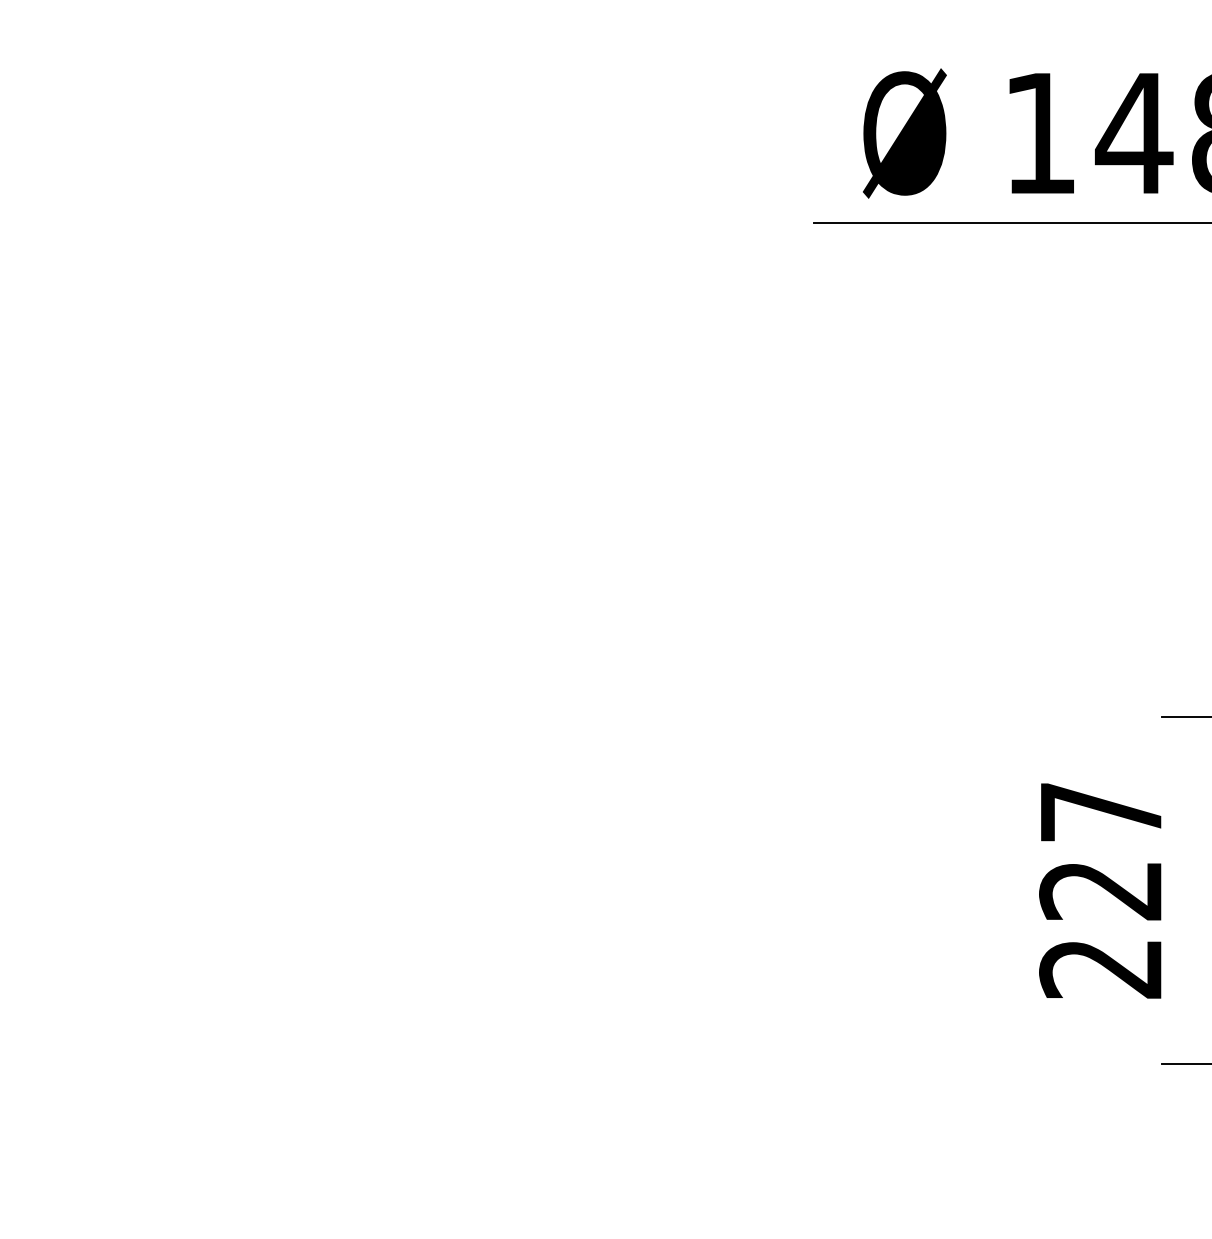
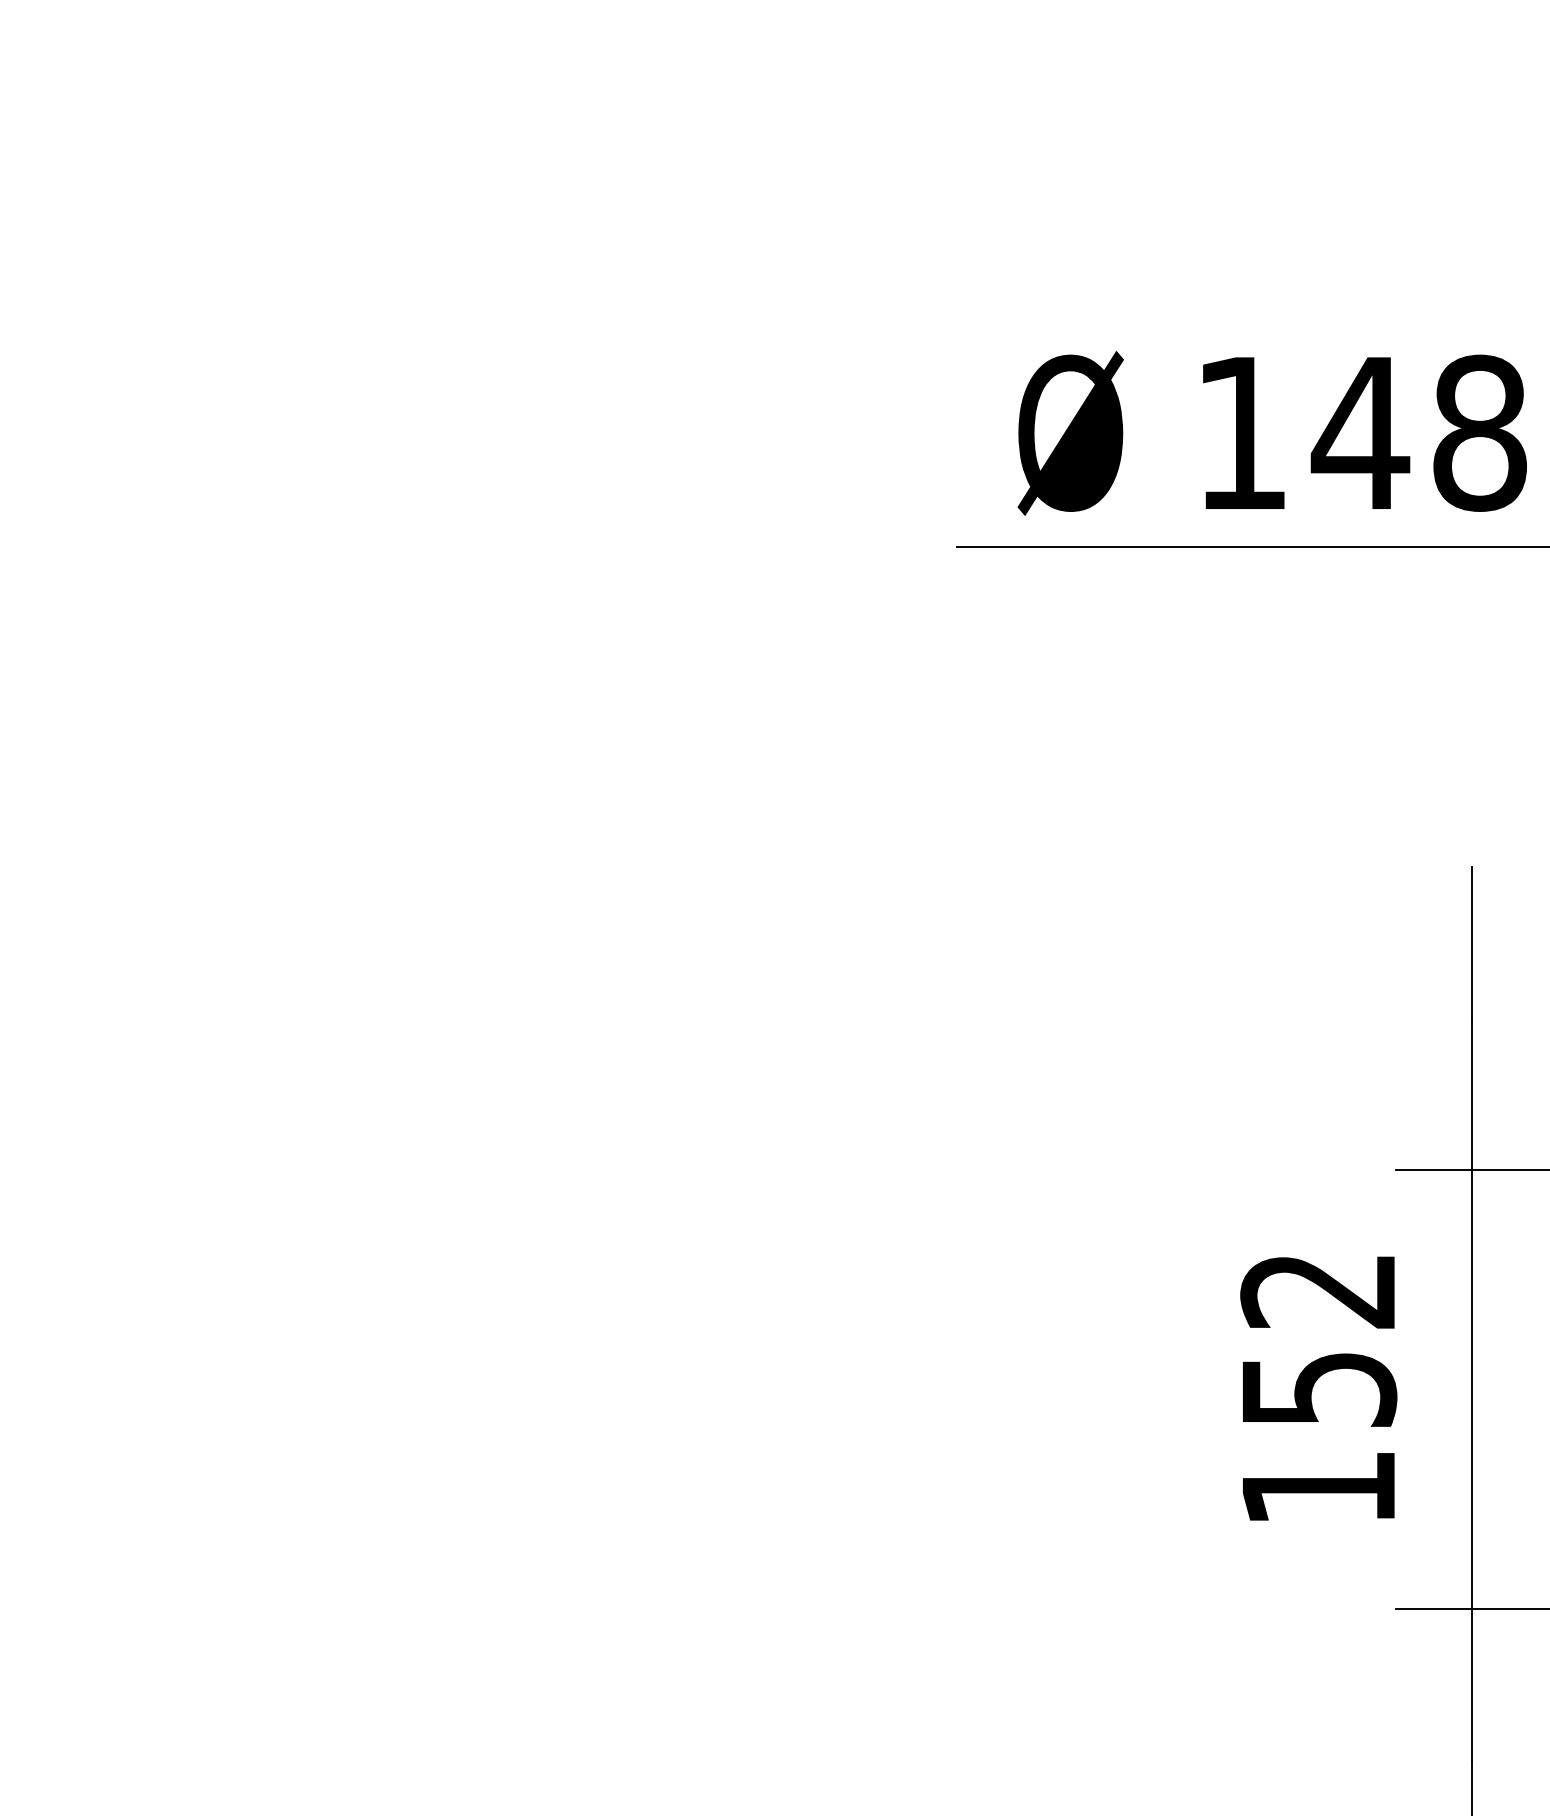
text: (1100, 891) -> (1318, 1390), 227 -> 152

